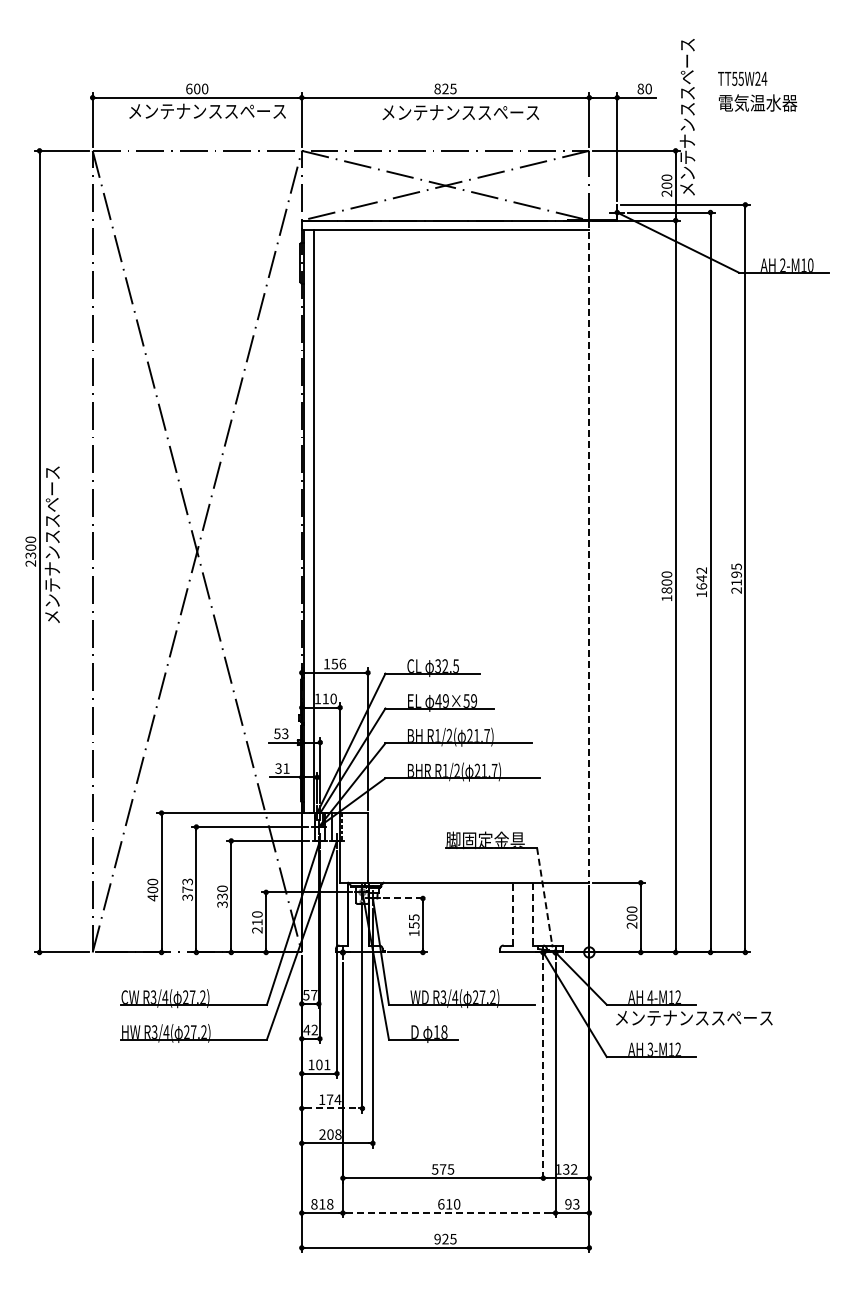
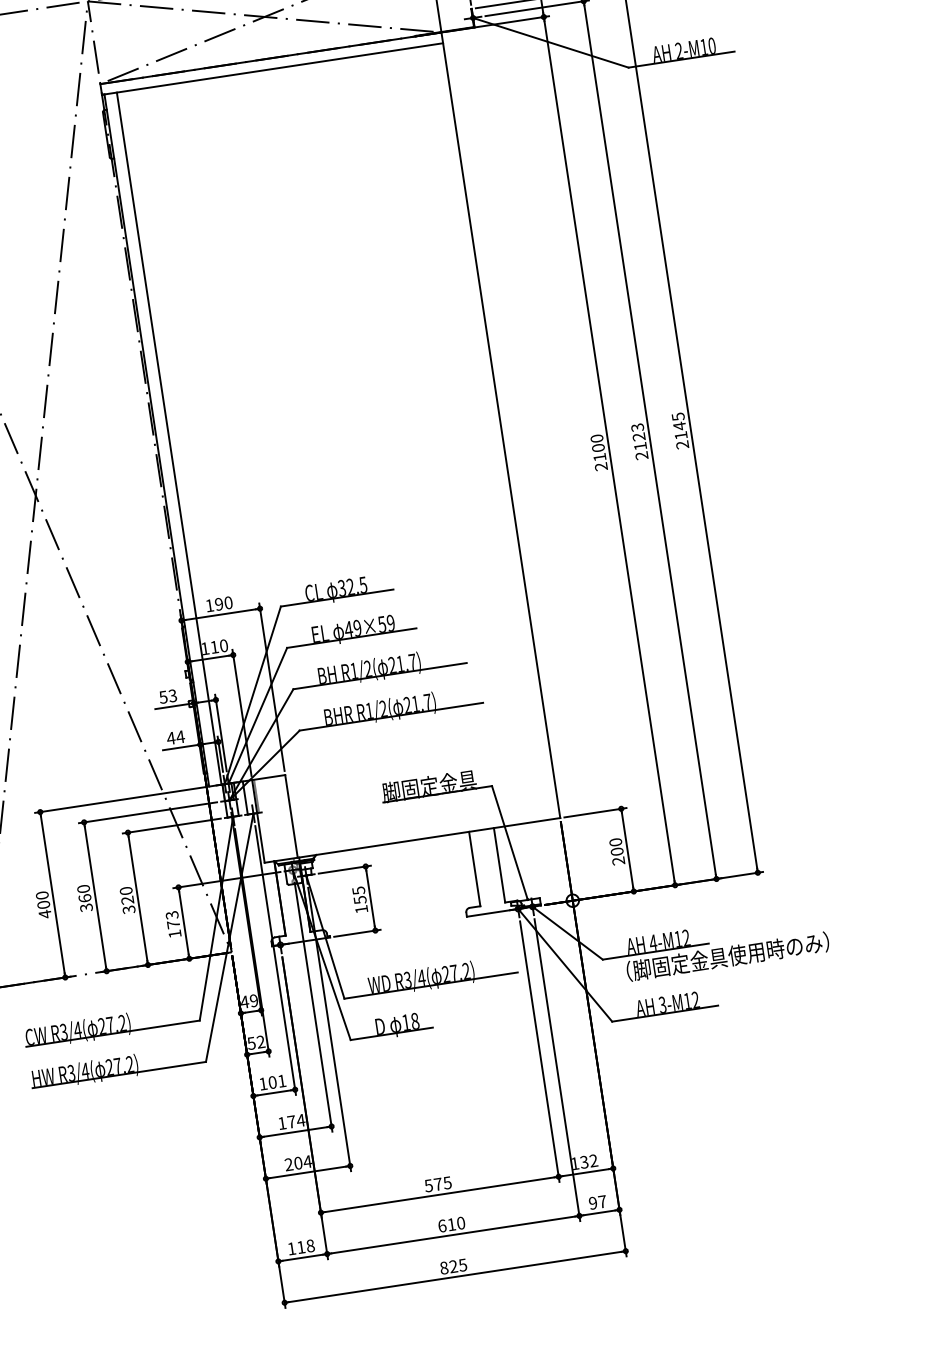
line: (589, 552) -> (501, 426), dashed -> solid
text: (736, 574) -> (679, 425), 2195 -> 2145
text: (701, 582) -> (639, 441), 1642 -> 2123
text: (666, 594) -> (600, 462), 1800 -> 2100
text: (338, 663) -> (223, 602), 156 -> 190
text: (282, 768) -> (175, 737), 31 -> 44
text: (187, 885) -> (84, 893), 373 -> 360
text: (222, 896) -> (127, 900), 330 -> 320
line: (544, 897) -> (509, 843), dashed -> solid
line: (405, 898) -> (345, 869), dashed -> solid
line: (512, 913) -> (474, 868), dashed -> solid
line: (533, 914) -> (499, 865), dashed -> solid
text: (257, 922) -> (173, 924), 210 -> 173
text: (310, 994) -> (249, 1000), 57 -> 49
text: (705, 1017) -> (722, 957), メンテナンススペース -> （脚固定金具使用時のみ）
text: (306, 1029) -> (251, 1042), 42 -> 52
line: (543, 1072) -> (539, 1051), dashed -> solid
line: (332, 1108) -> (296, 1131), dashed -> solid
text: (337, 1134) -> (306, 1161), 208 -> 204
text: (314, 1204) -> (291, 1248), 818 -> 118
text: (576, 1204) -> (602, 1201), 93 -> 97
line: (449, 1213) -> (453, 1235), dashed -> solid
text: (437, 1239) -> (444, 1268), 925 -> 825

